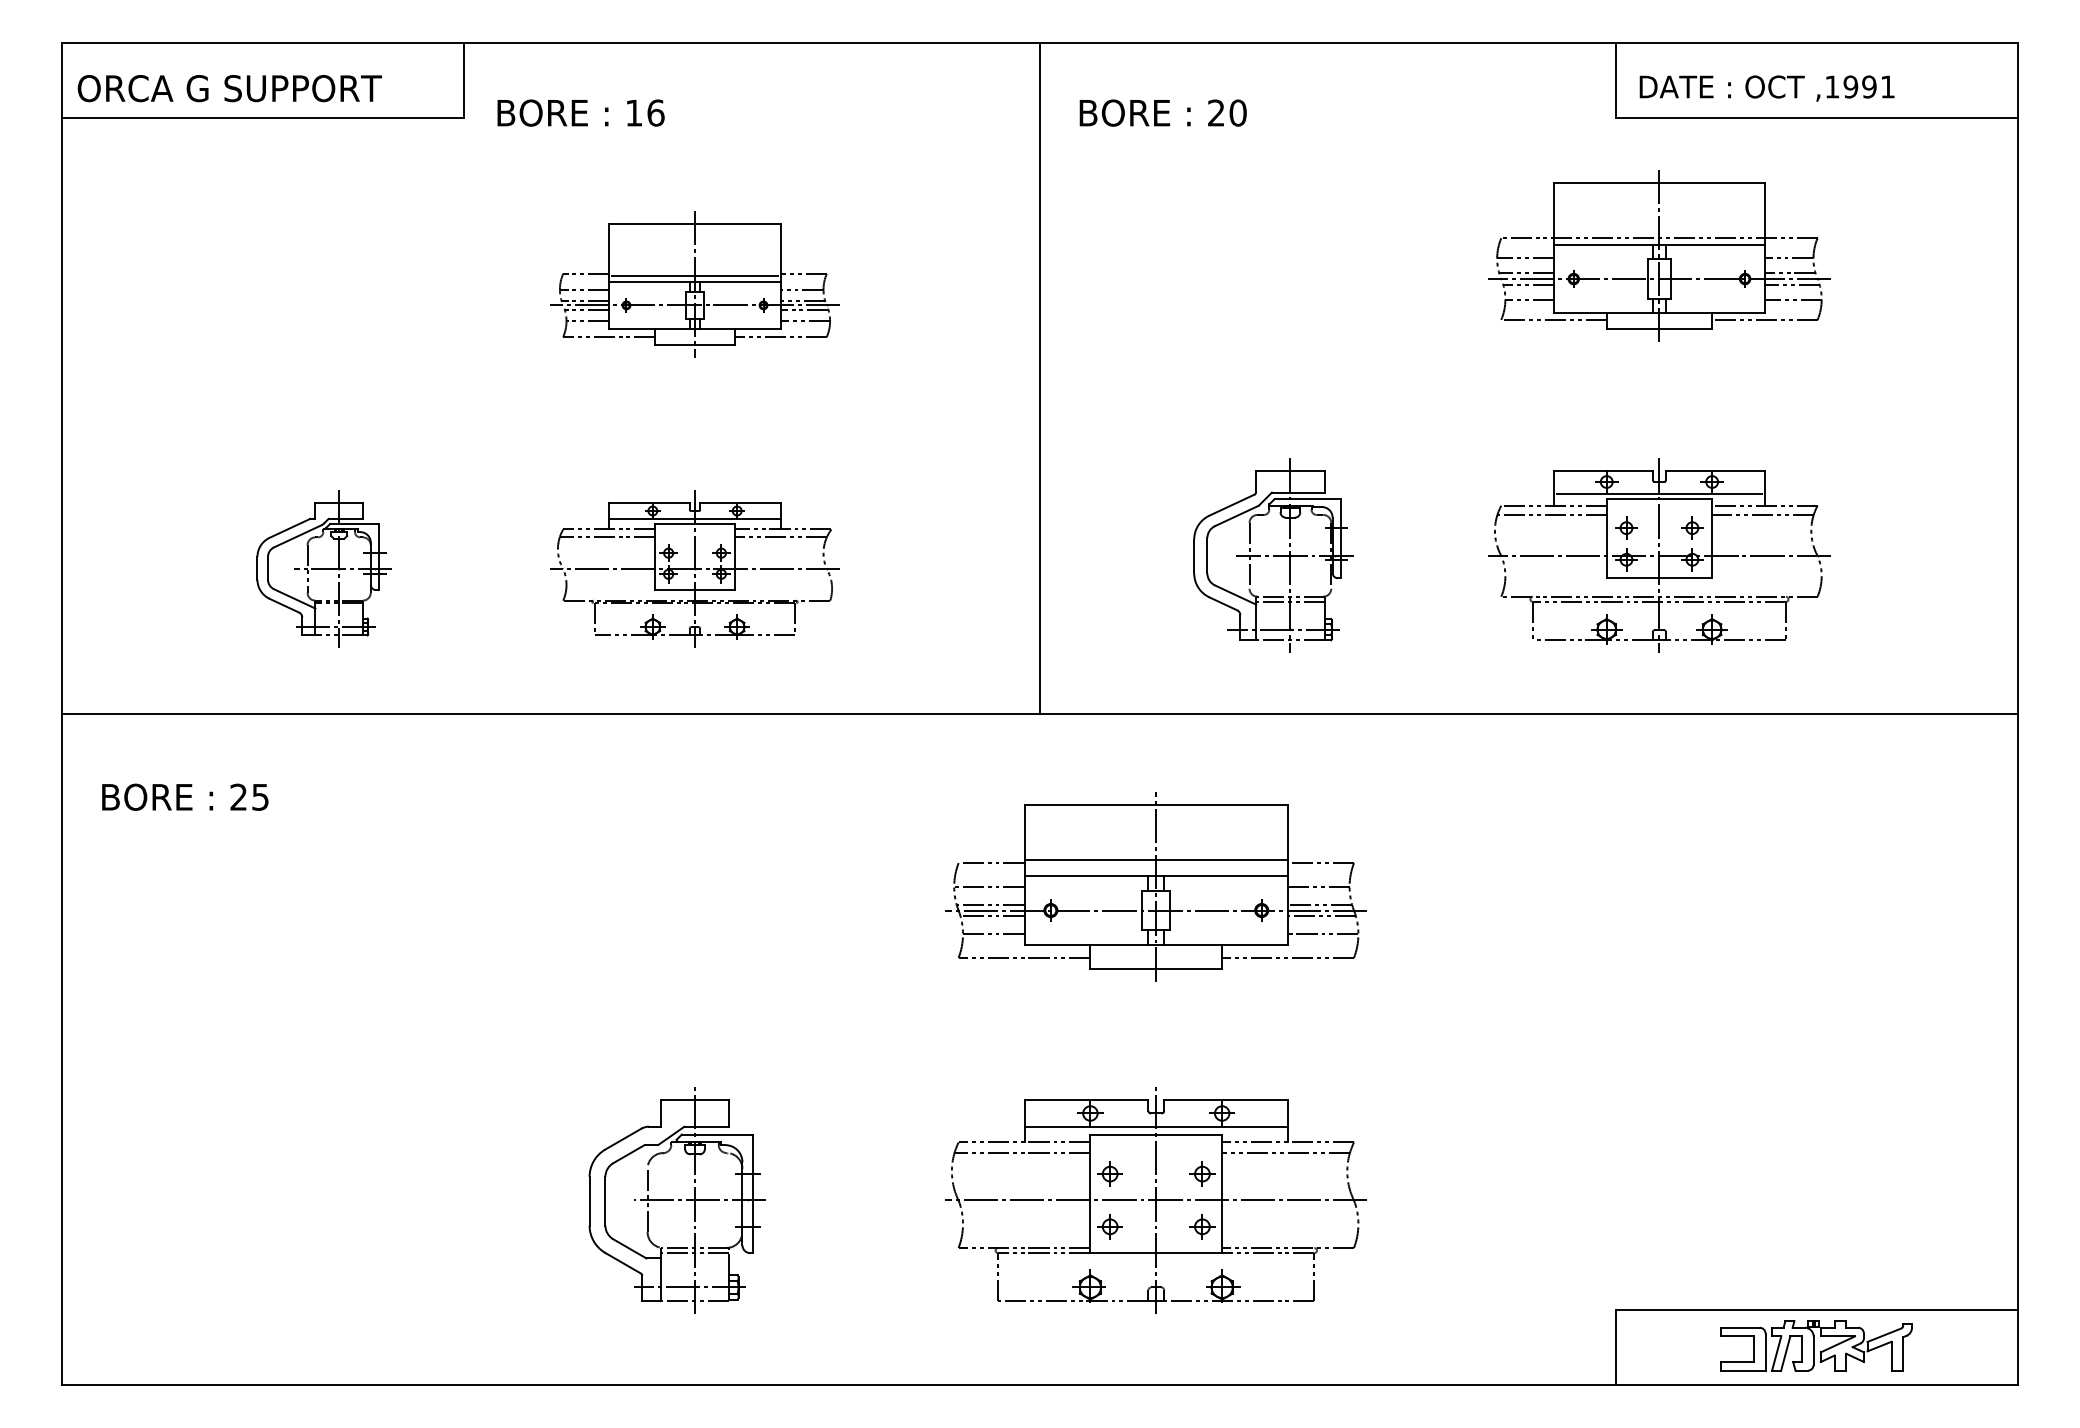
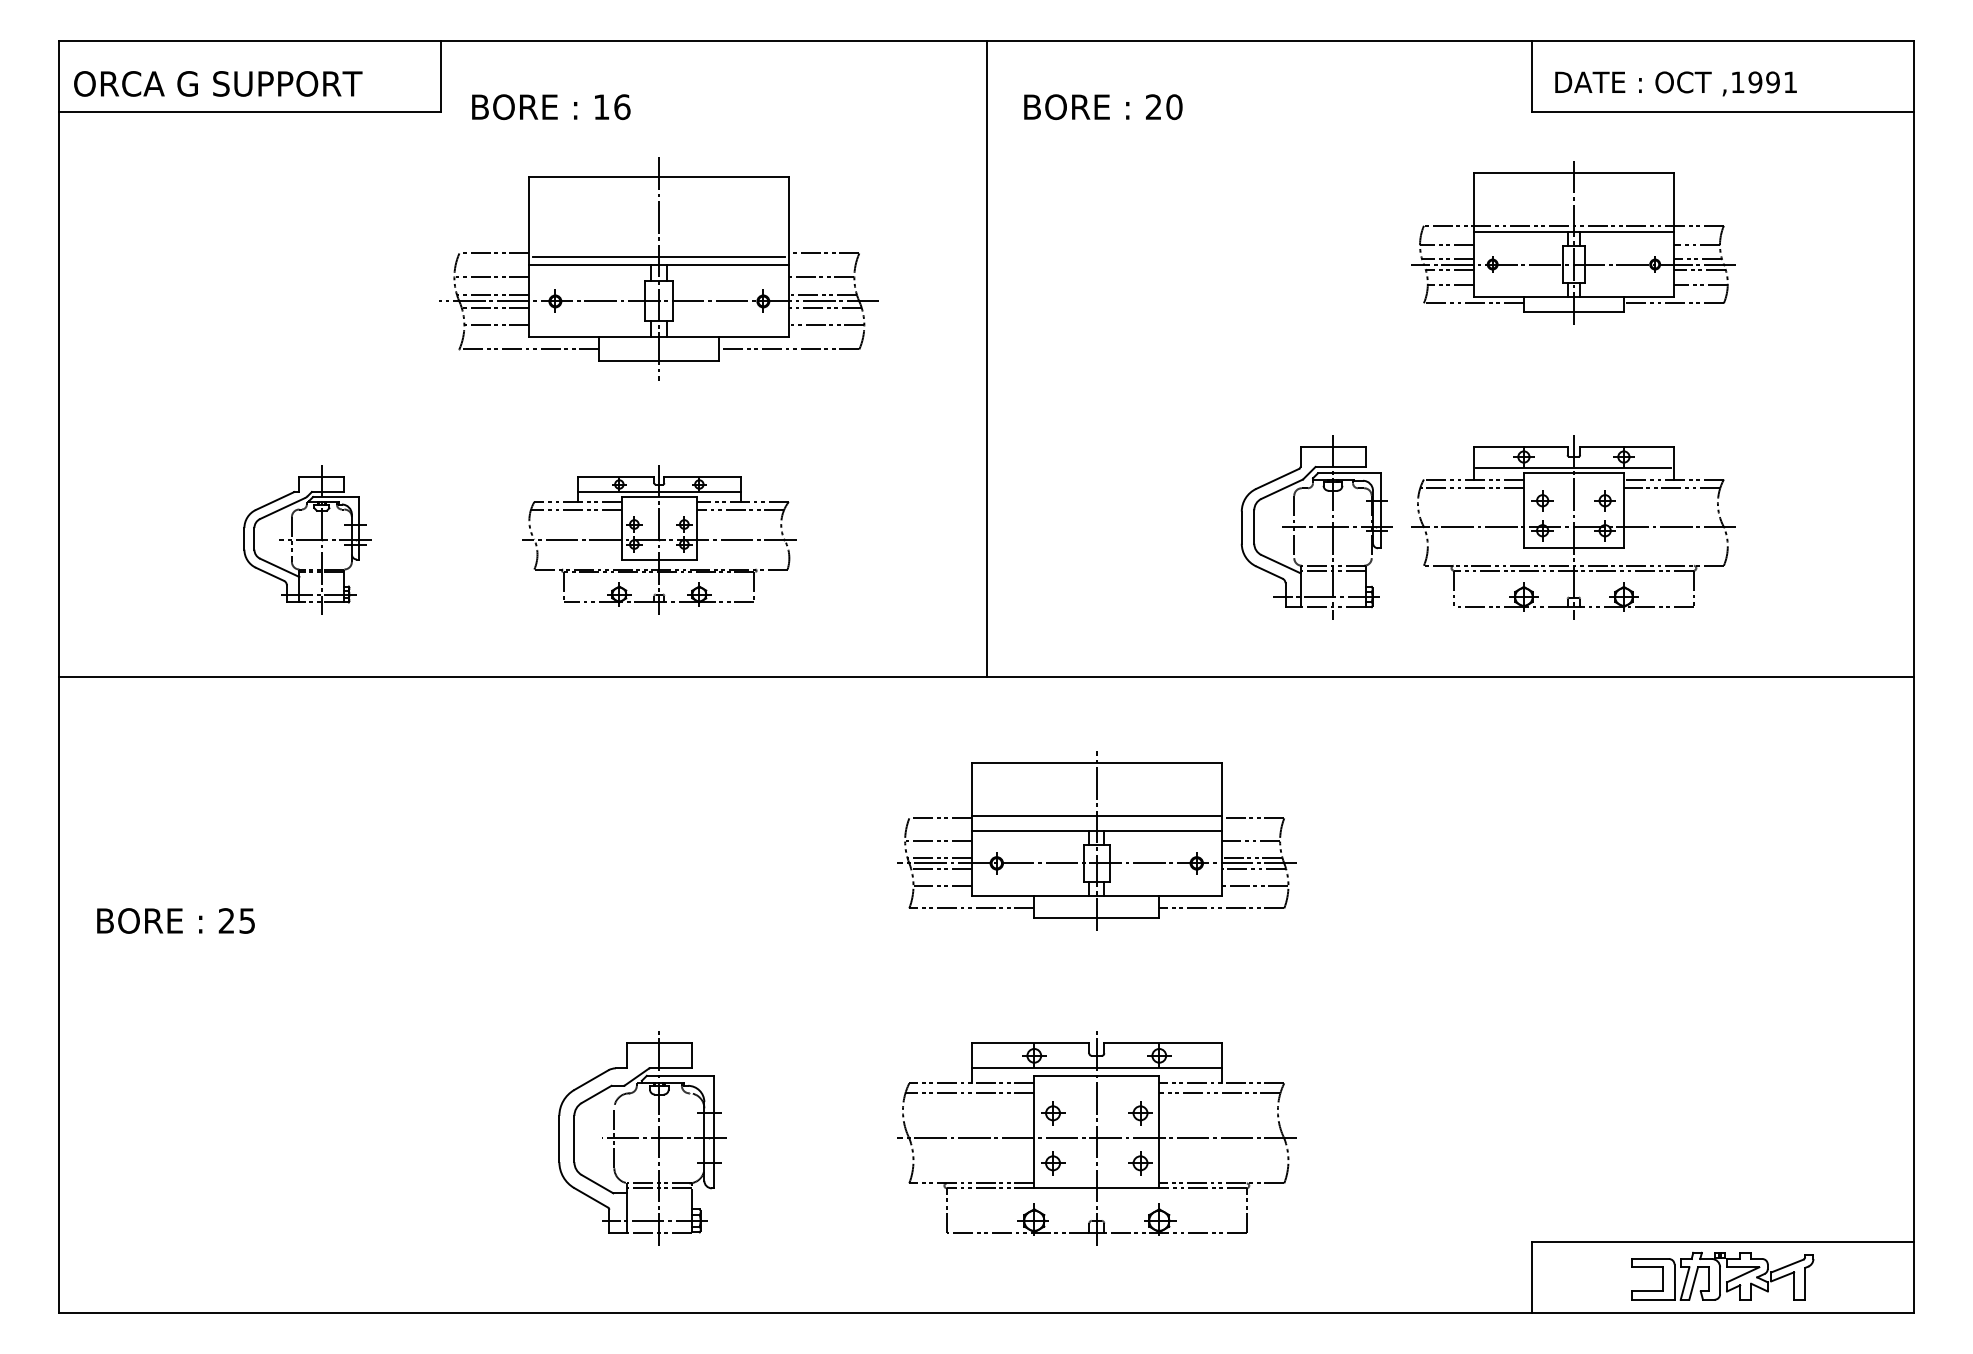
part: (694, 284) -> (658, 269), size x1.6
part: (1273, 555) -> (1316, 526), moved
text: (185, 796) -> (176, 920), moved

